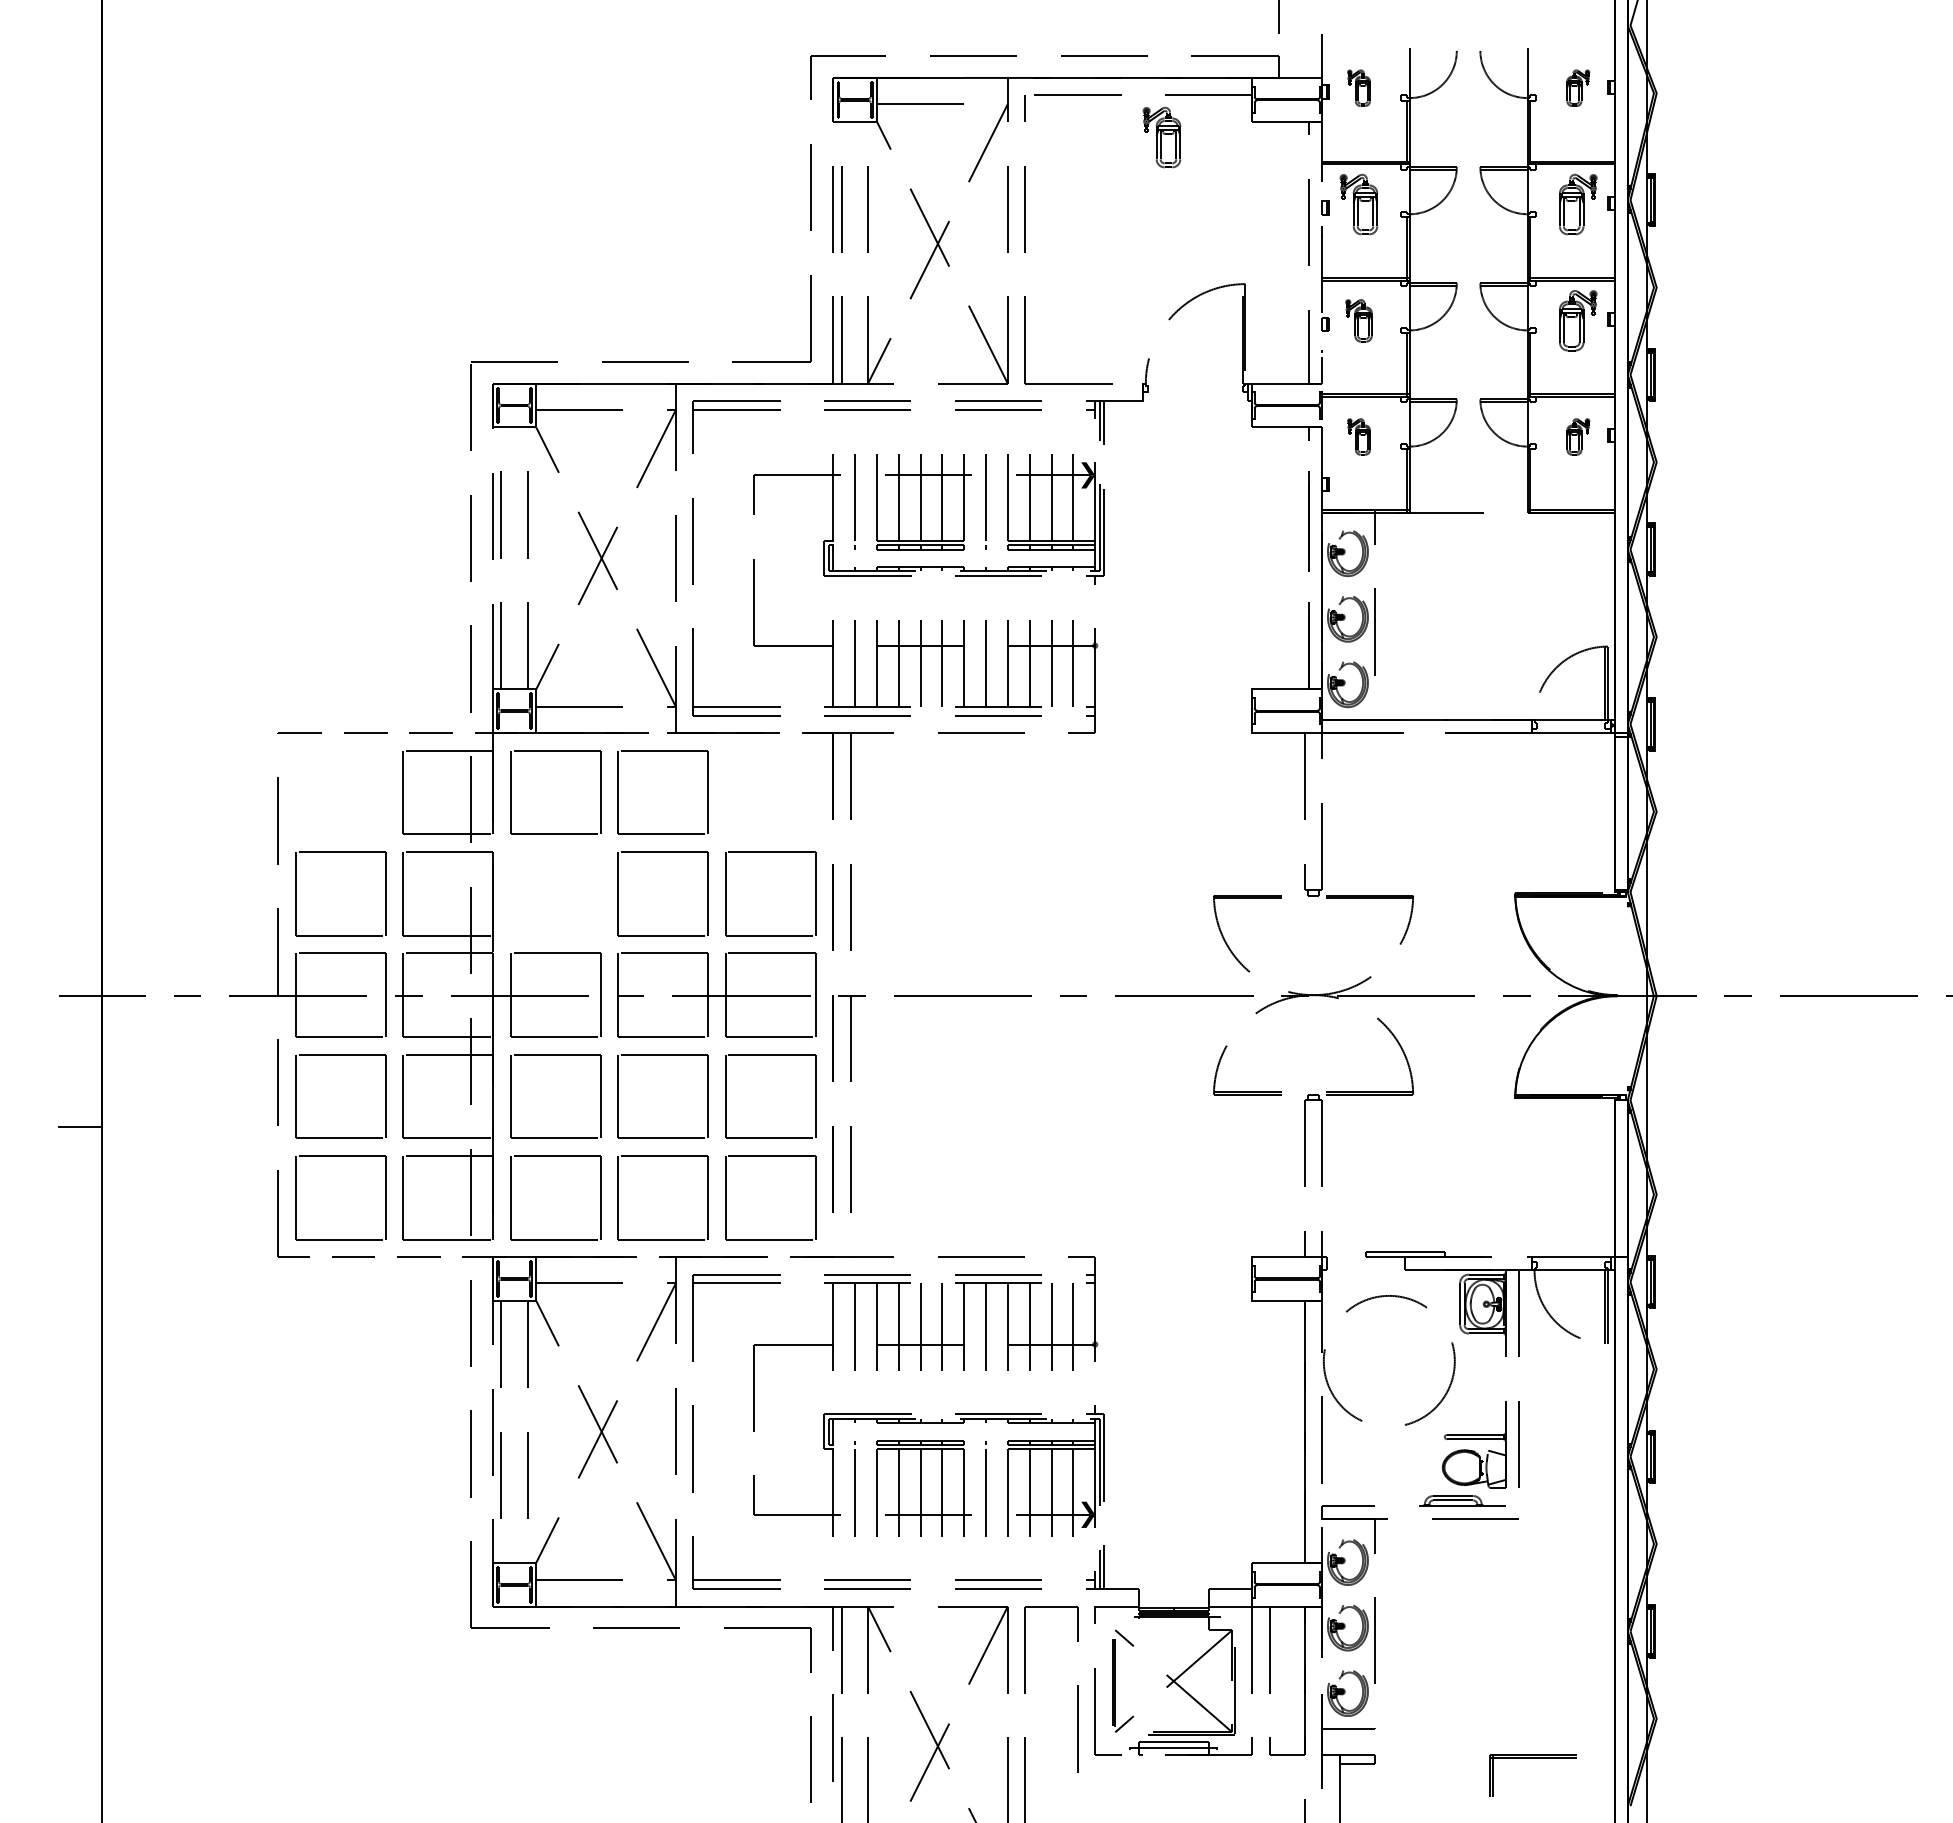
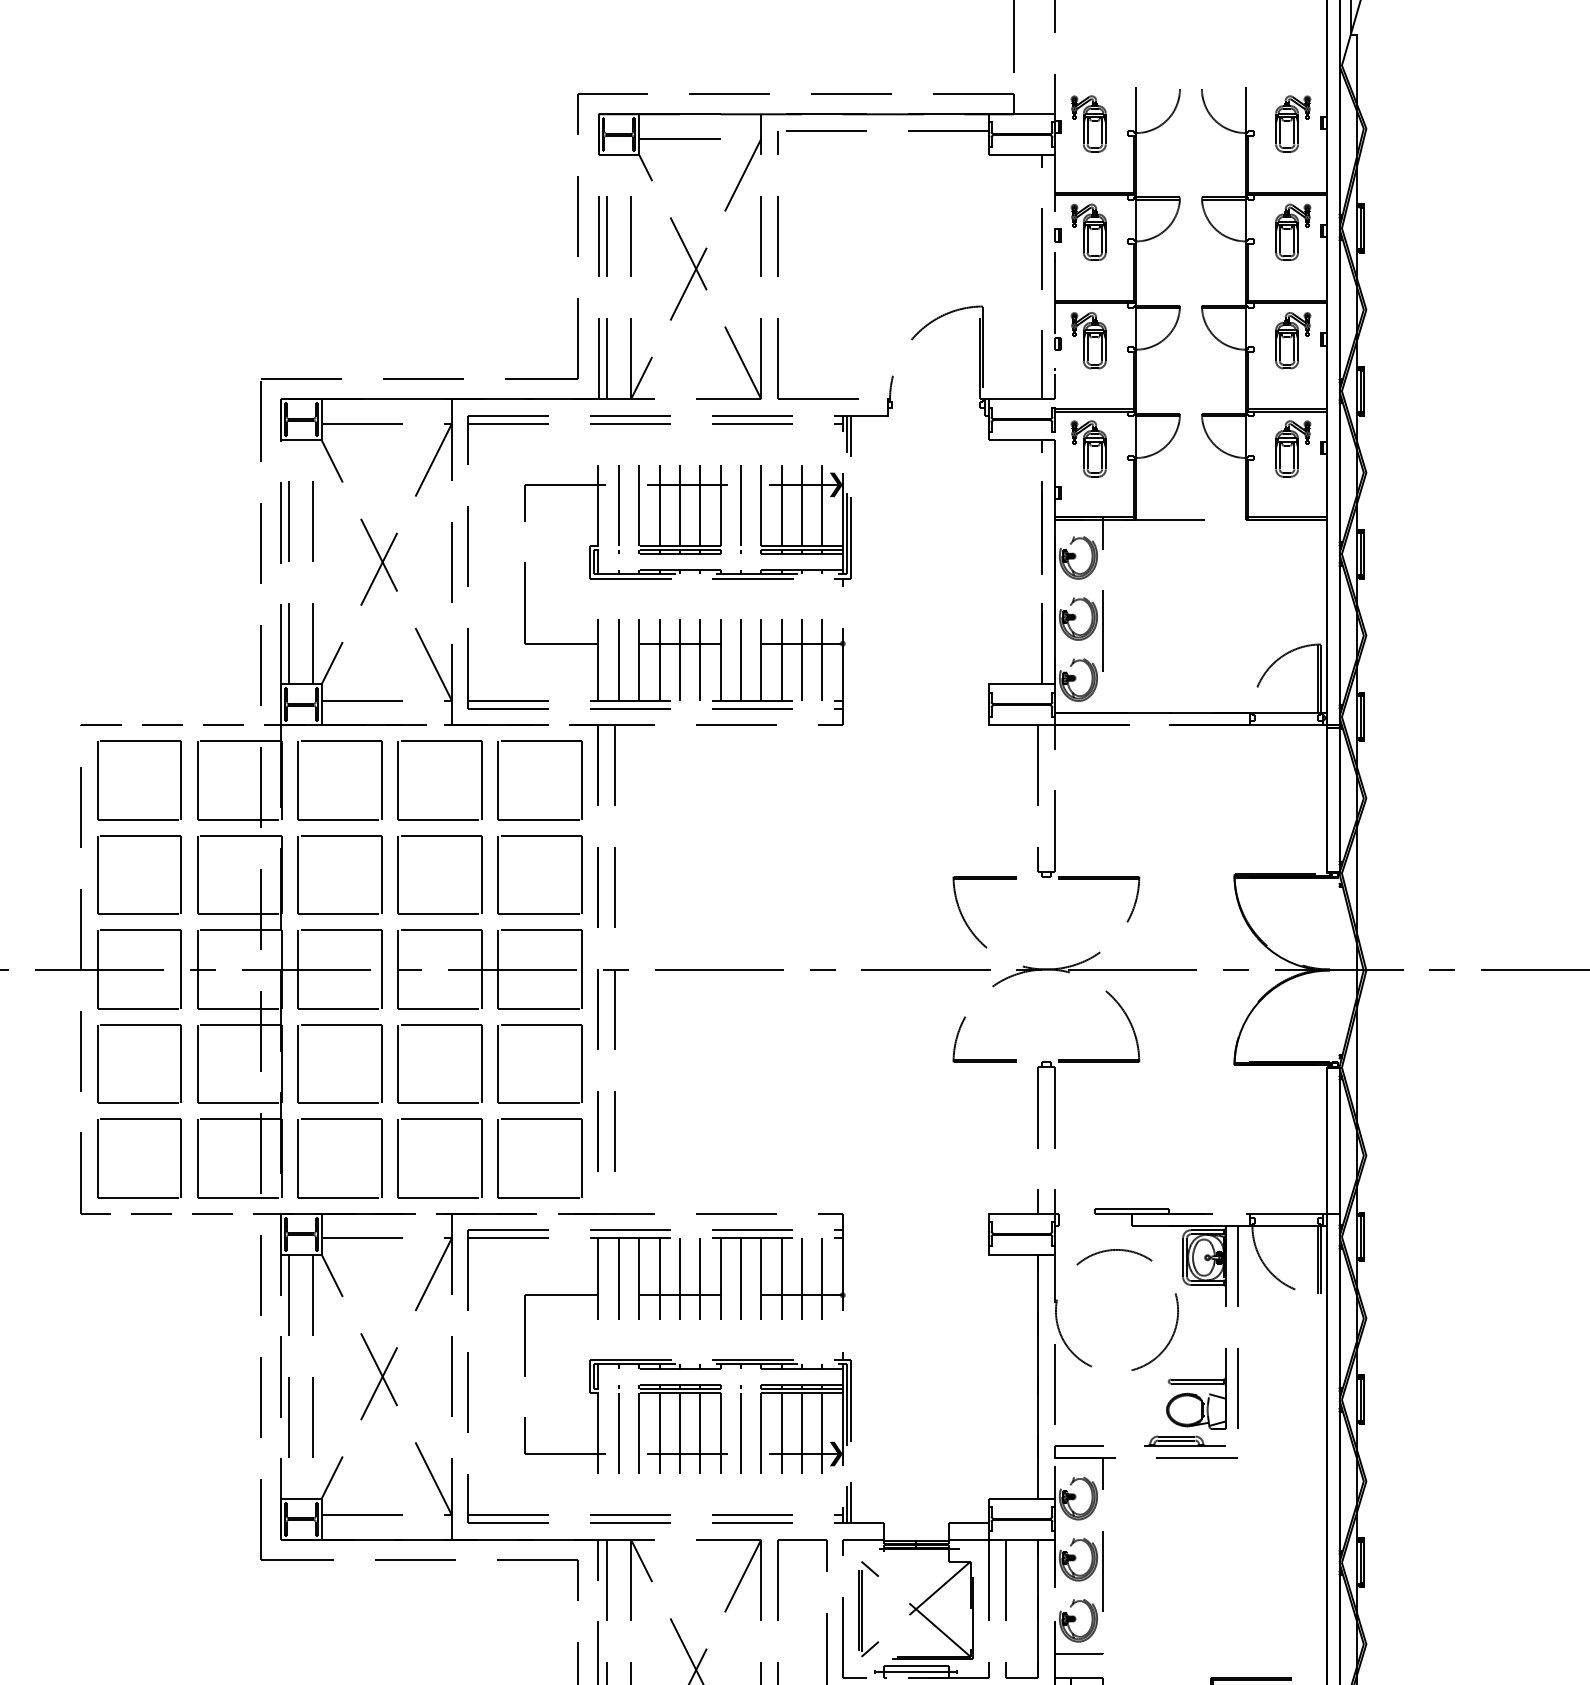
part: (1358, 87) -> (1088, 123), size x1.67
part: (1578, 87) -> (1293, 123), size x1.67
part: (1161, 137) -> (904, 169), removed
part: (1358, 320) -> (1088, 340), size x1.43
part: (1358, 436) -> (1088, 448), size x1.67
part: (1578, 436) -> (1293, 448), size x1.67
part: (340, 751) -> (139, 742), added
part: (770, 751) -> (540, 742), added
part: (555, 852) -> (339, 836), added

